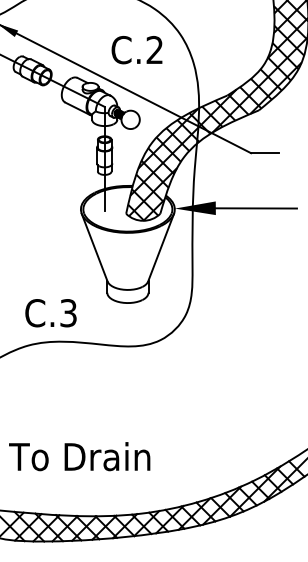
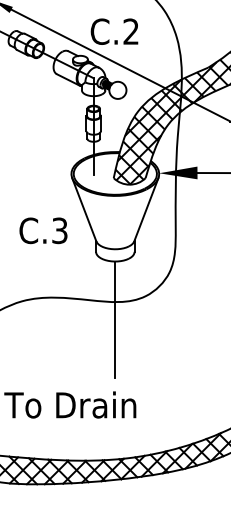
text: (136, 50) -> (114, 32), moved
text: (50, 313) -> (43, 231), moved
line: (127, 365) -> (114, 319), added

